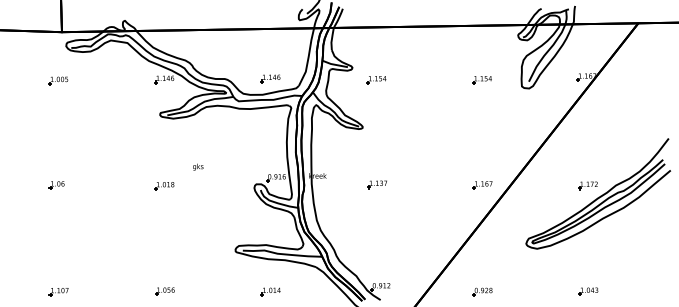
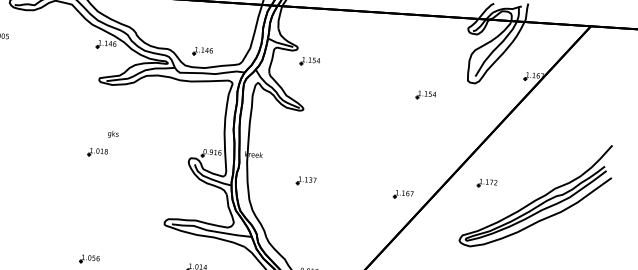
part: (270, 78) -> (202, 51), moved
part: (376, 80) -> (309, 61), moved
part: (481, 80) -> (425, 95), moved
text: (198, 166) -> (113, 133), moved
part: (376, 184) -> (305, 180), moved
part: (482, 185) -> (403, 194), moved
part: (587, 185) -> (486, 183), moved

